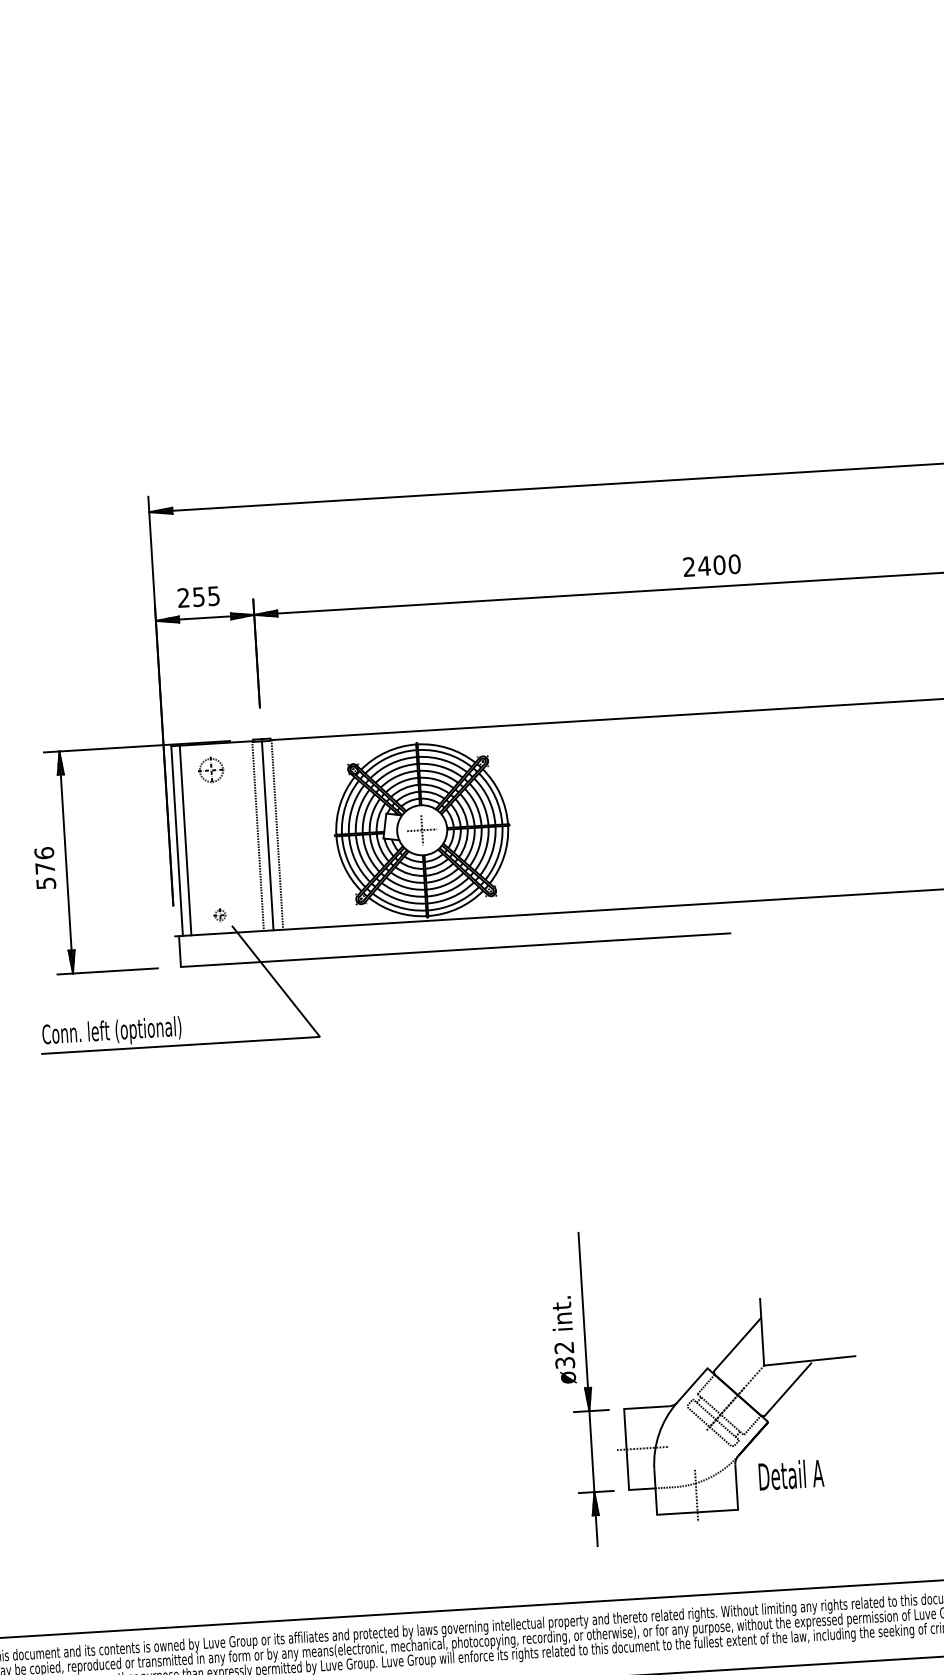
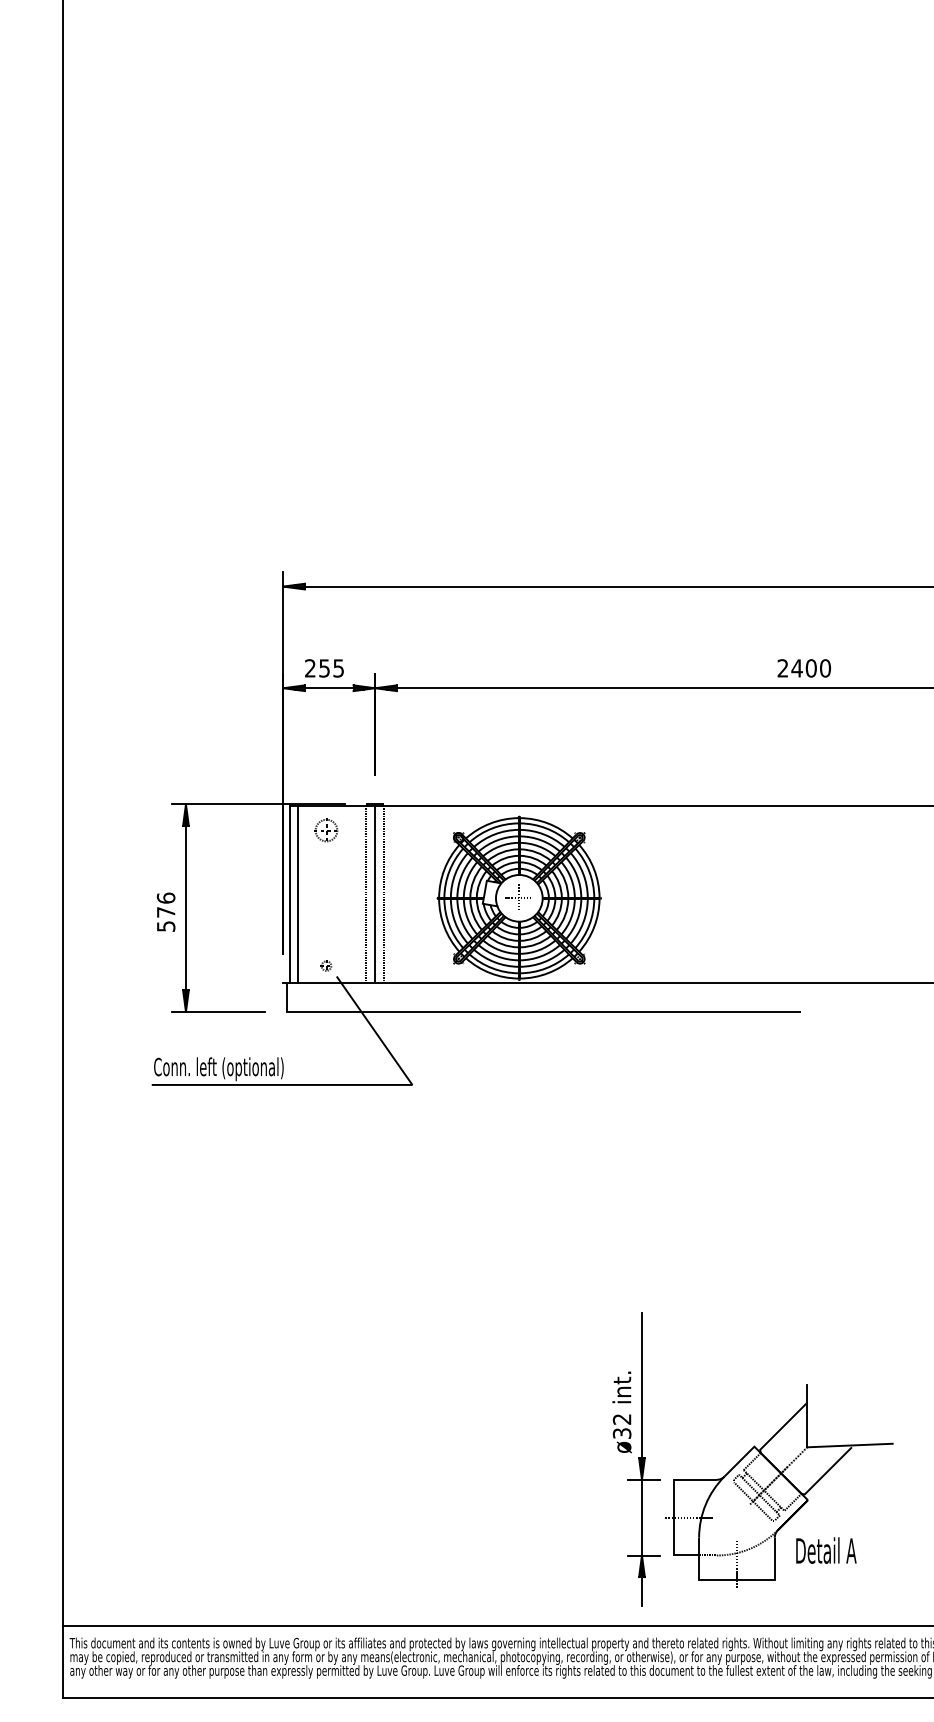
part: (706, 1382) -> (752, 1459), moved

